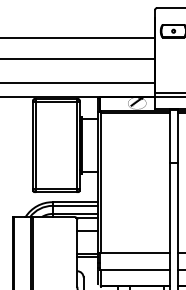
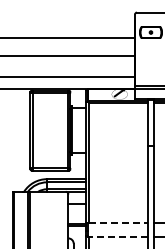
line: (135, 252) -> (118, 222), solid -> dashed
line: (134, 270) -> (117, 237), solid -> dashed

